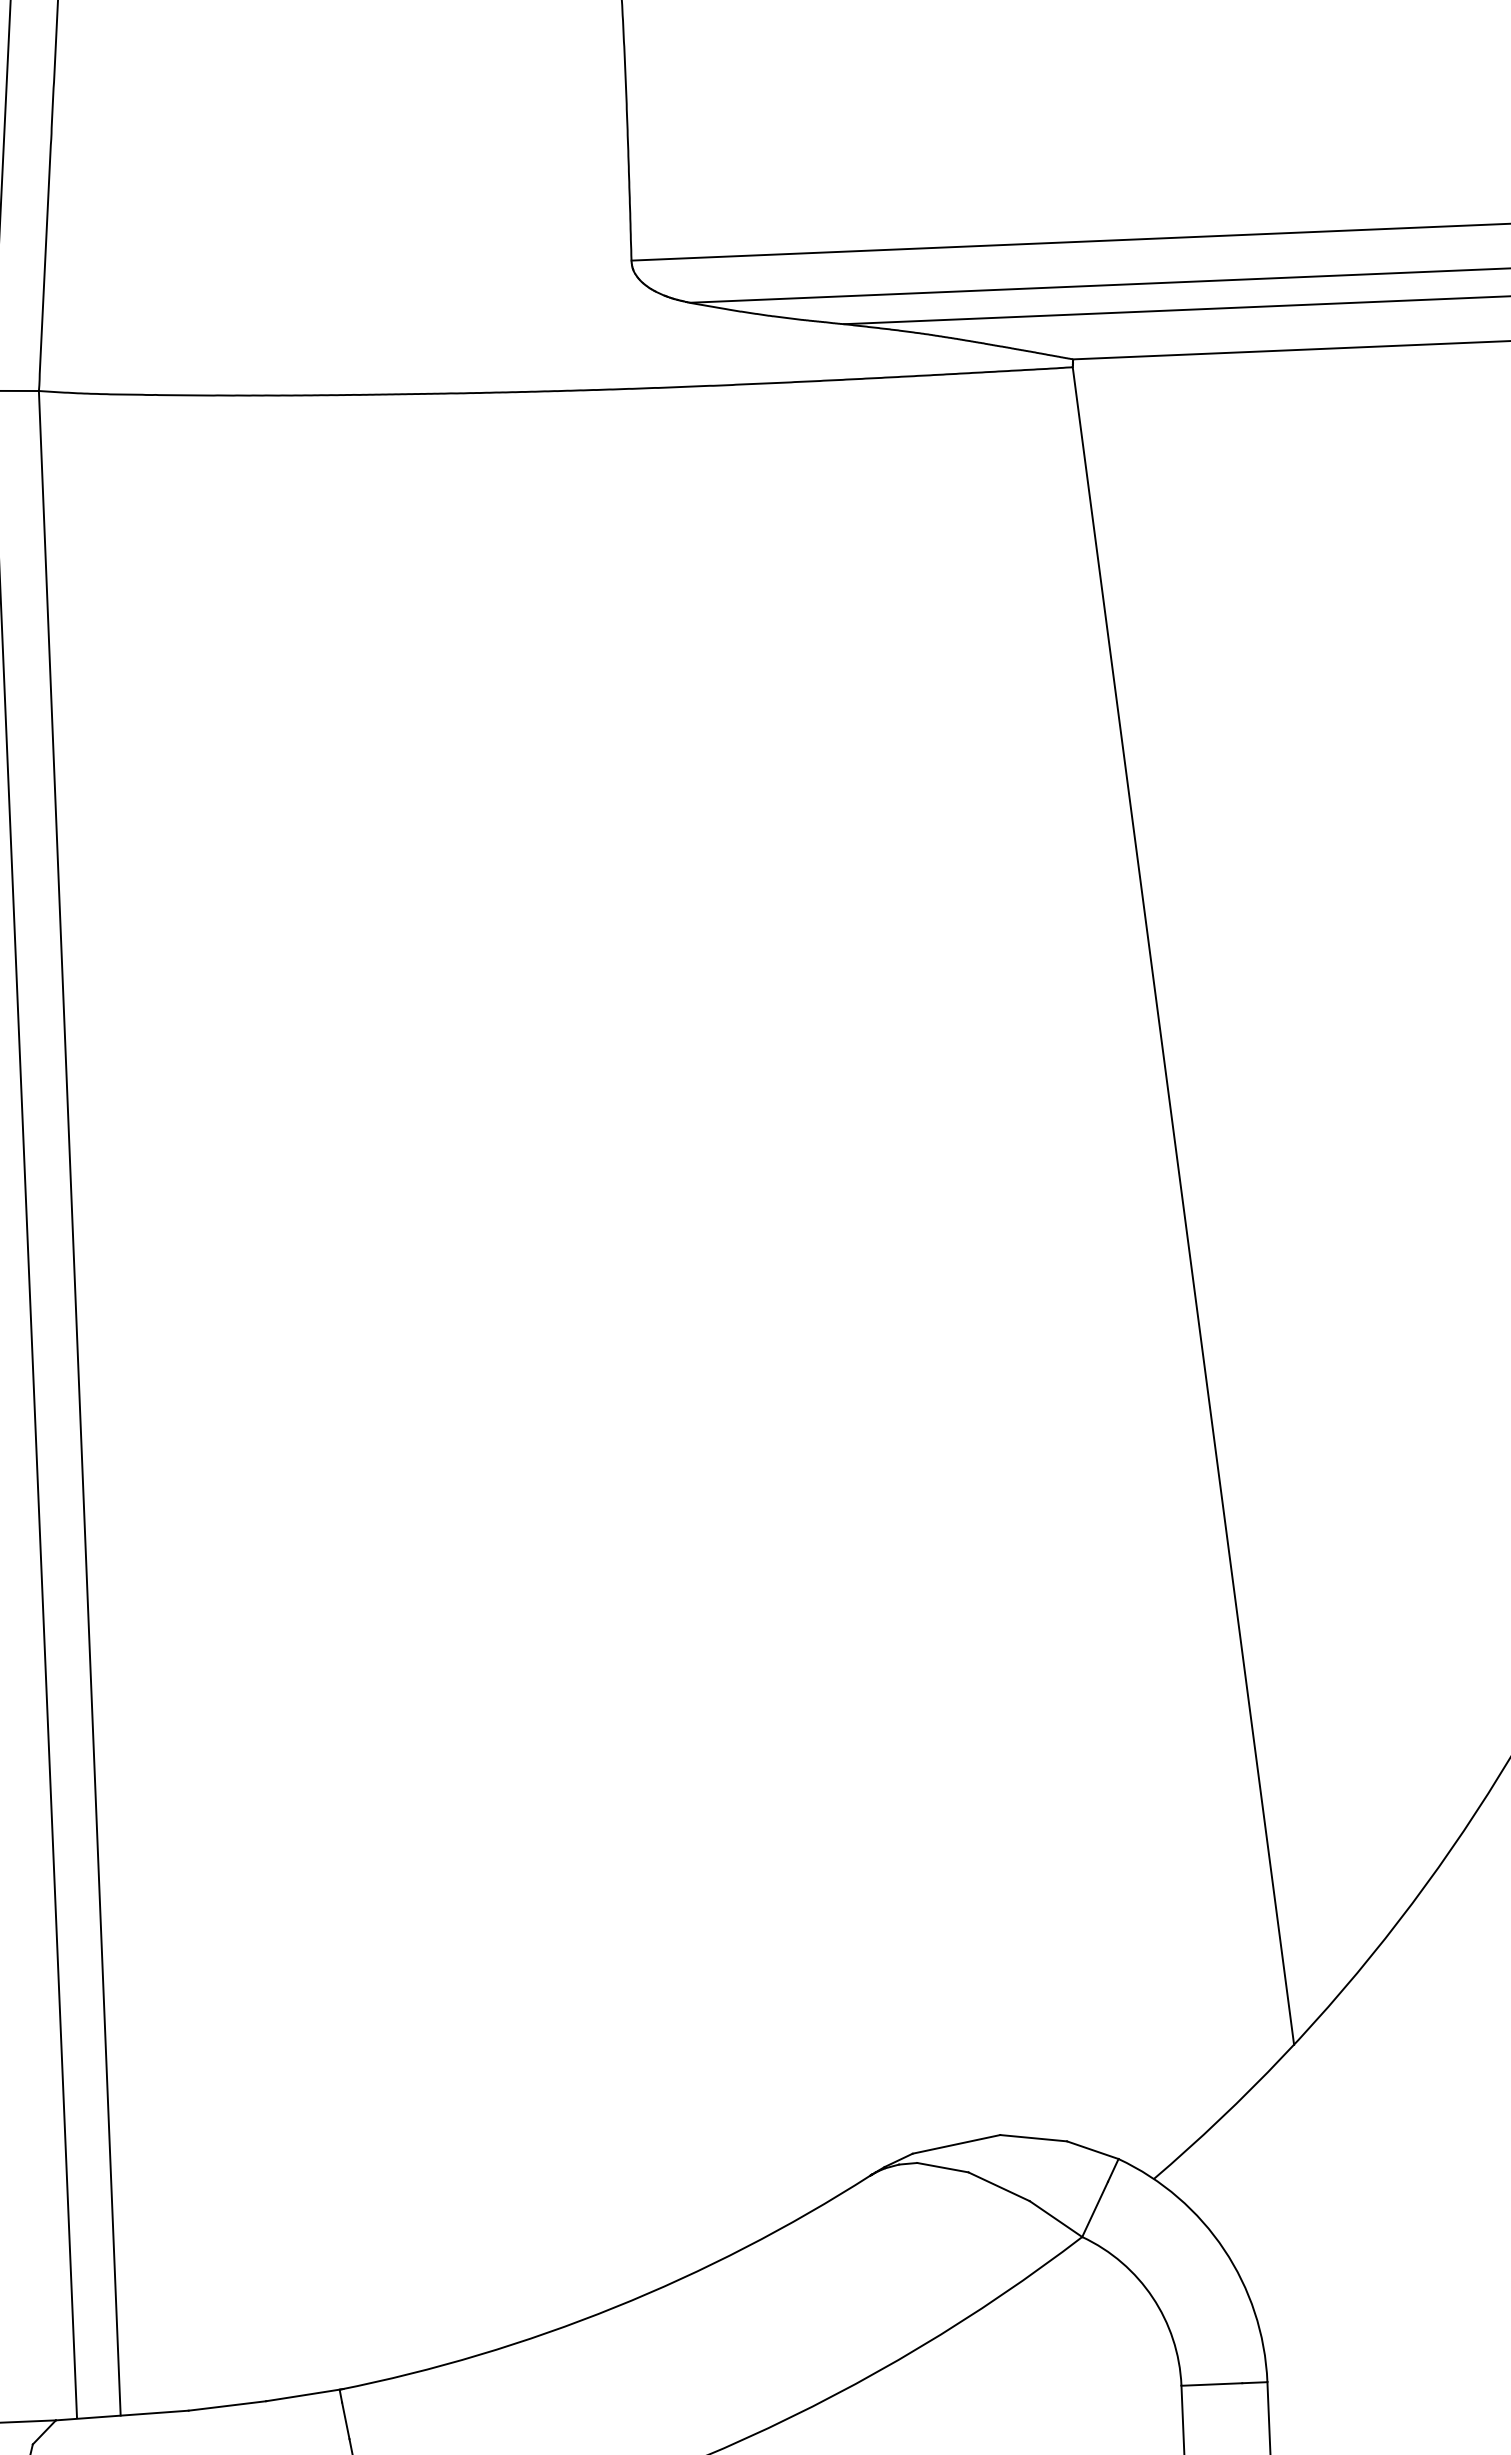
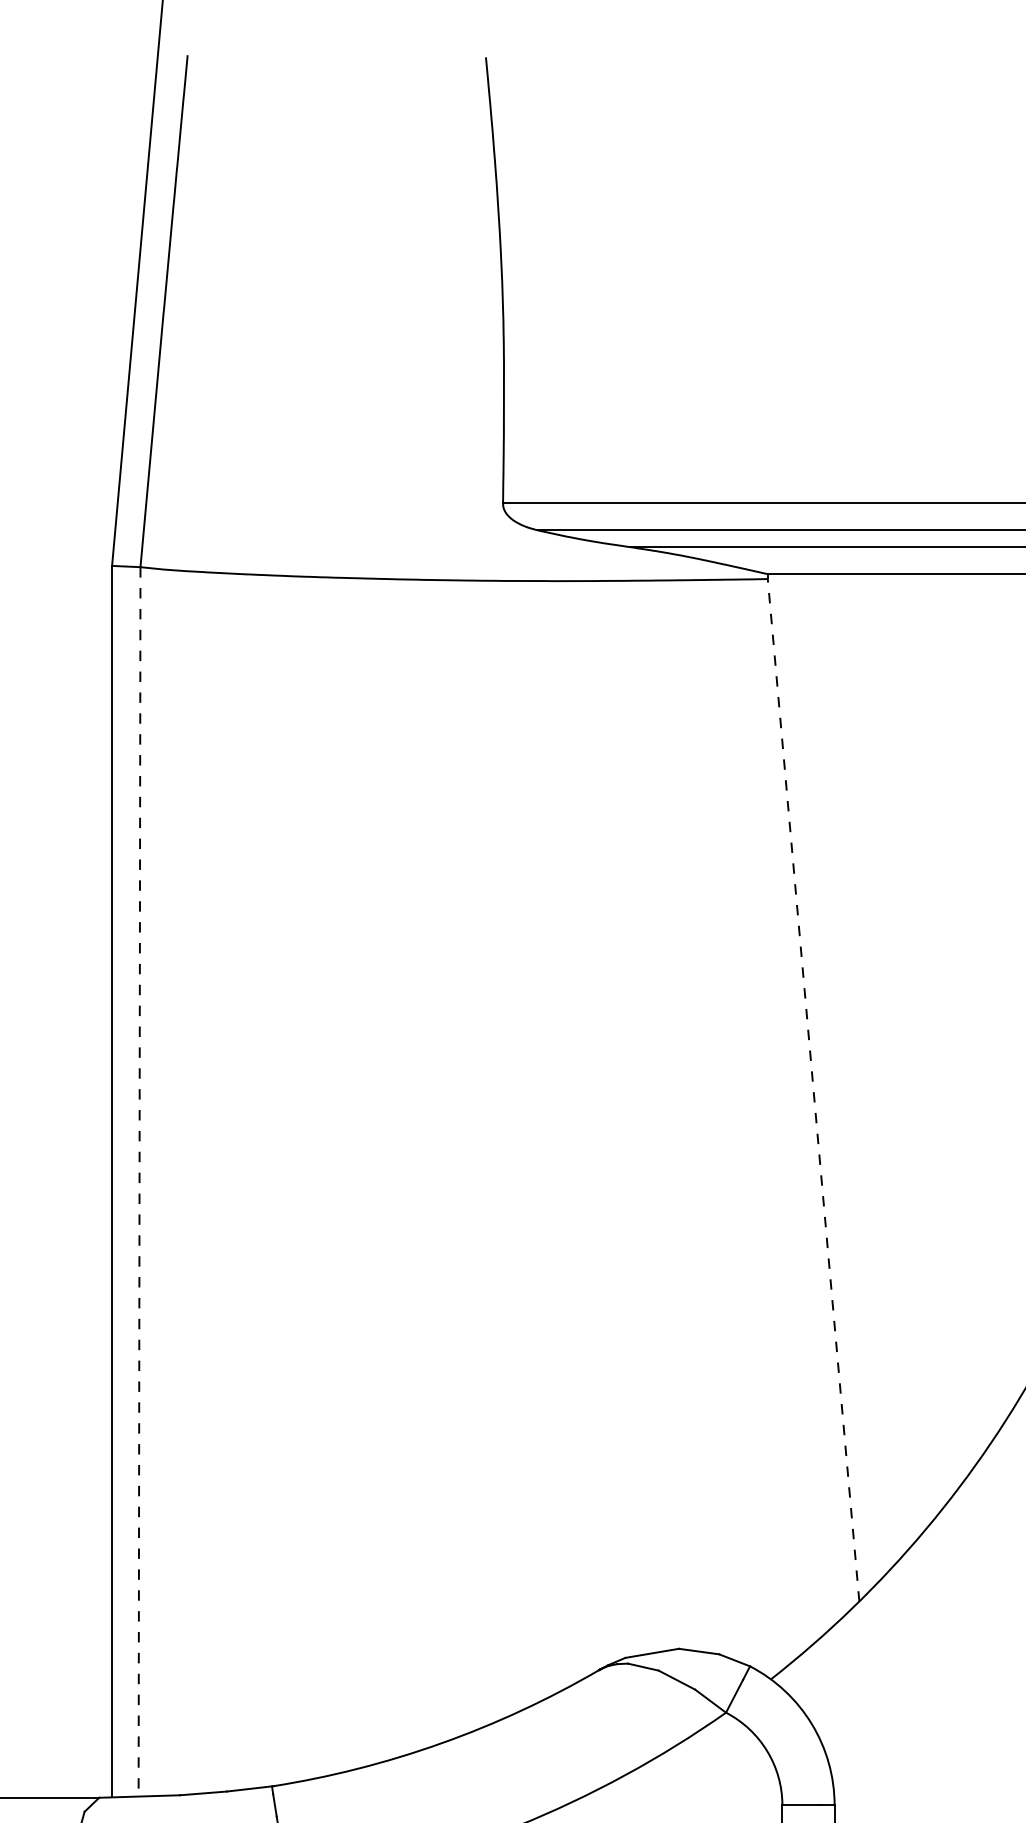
line: (1183, 1204) -> (813, 1089), solid -> dashed
line: (79, 1402) -> (139, 1181), solid -> dashed

